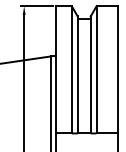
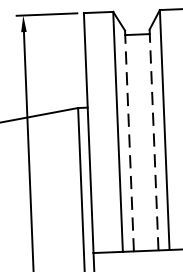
line: (77, 74) -> (129, 140), solid -> dashed
line: (90, 74) -> (153, 139), solid -> dashed

